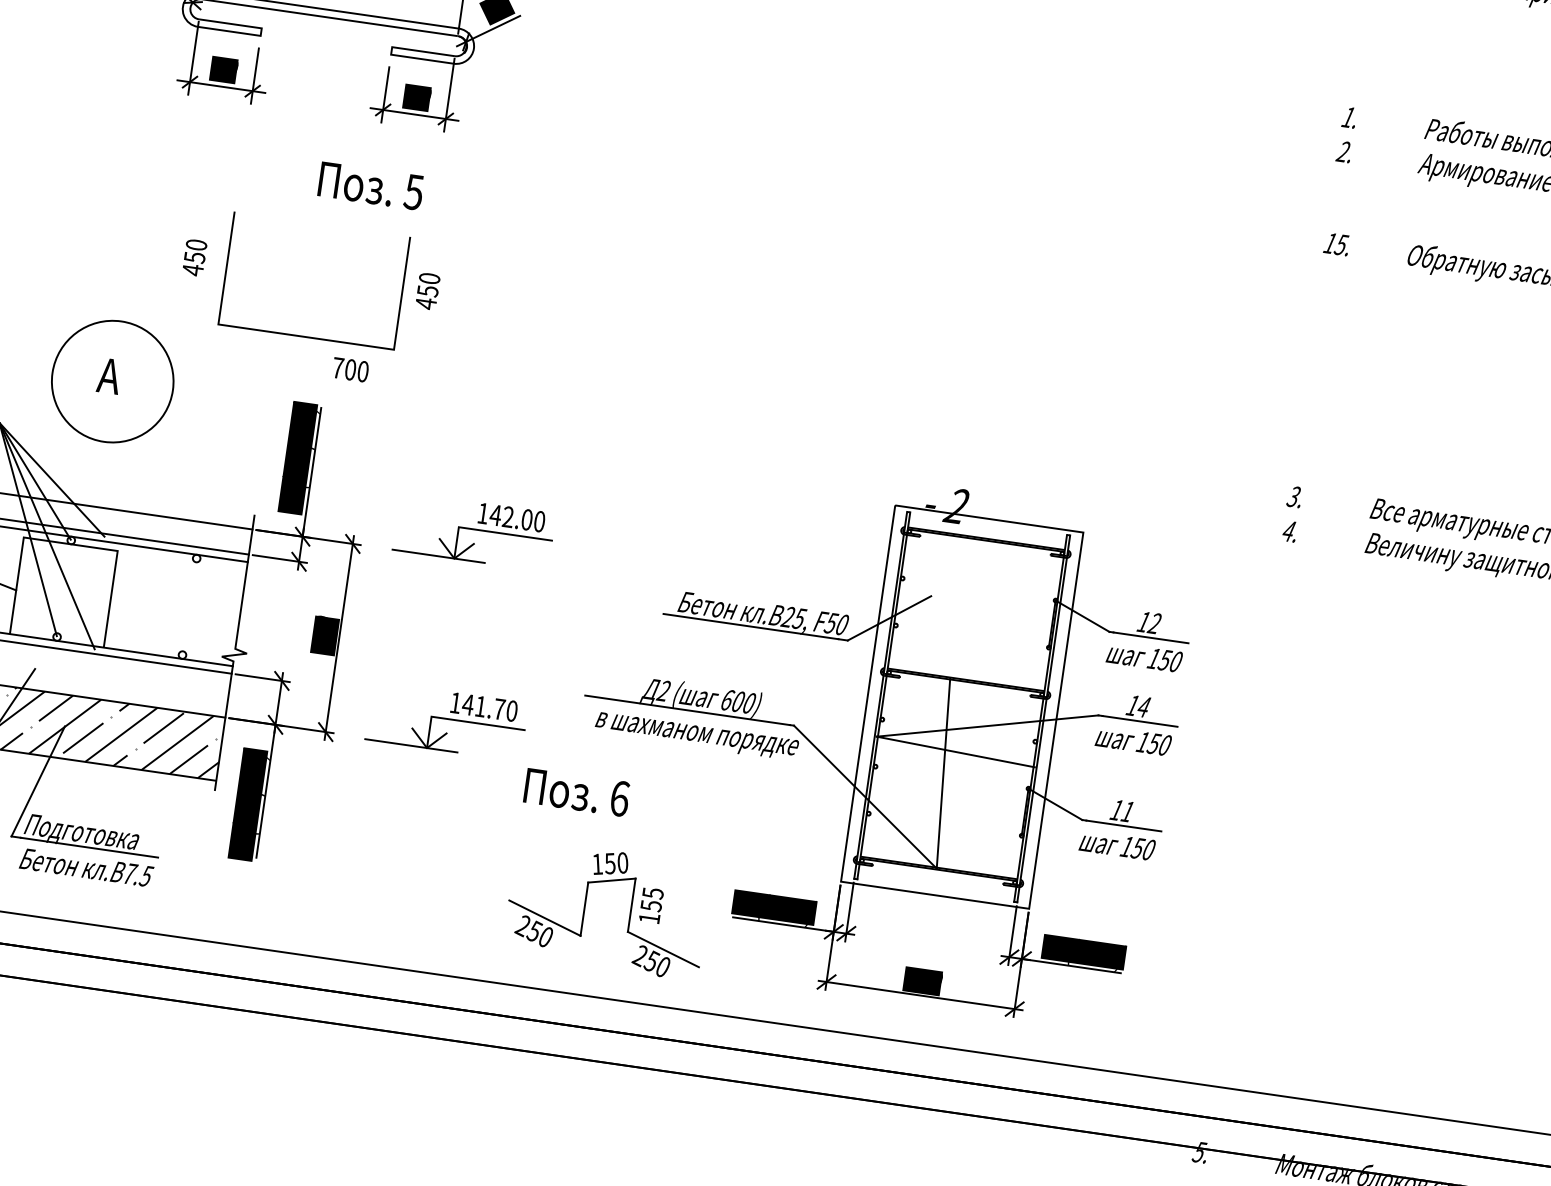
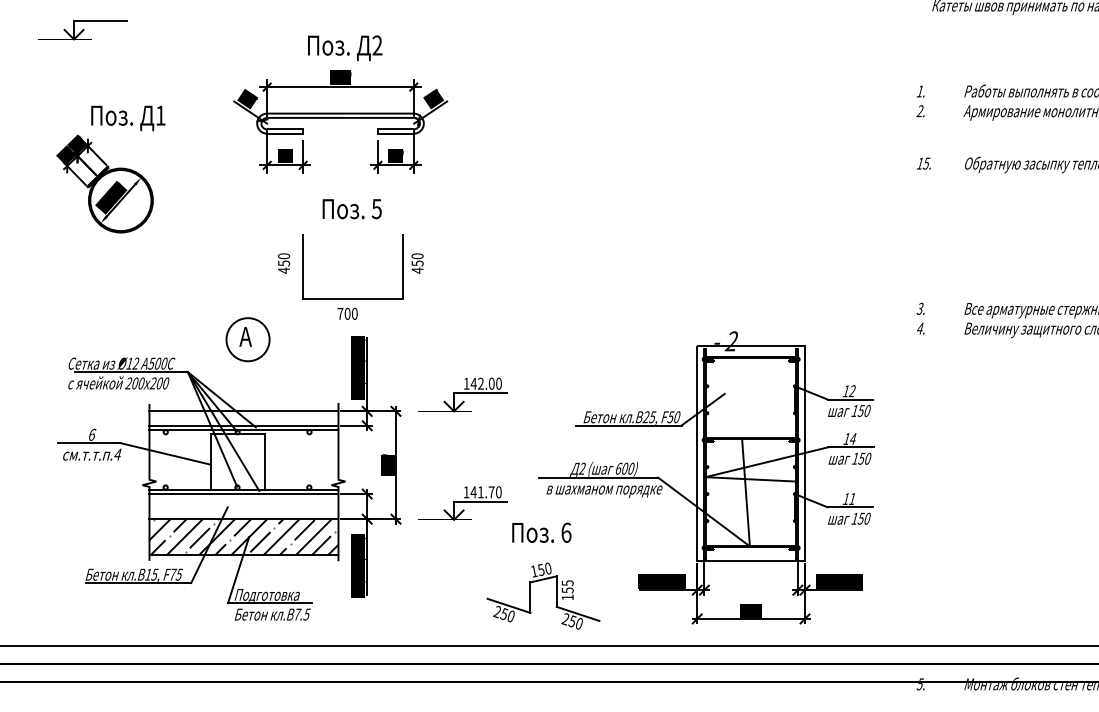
text: (369, 186) -> (351, 209), moved
text: (350, 369) -> (347, 313), moved
circle: (111, 381) -> (247, 339), size x0.62
part: (585, 905) -> (530, 595), moved

